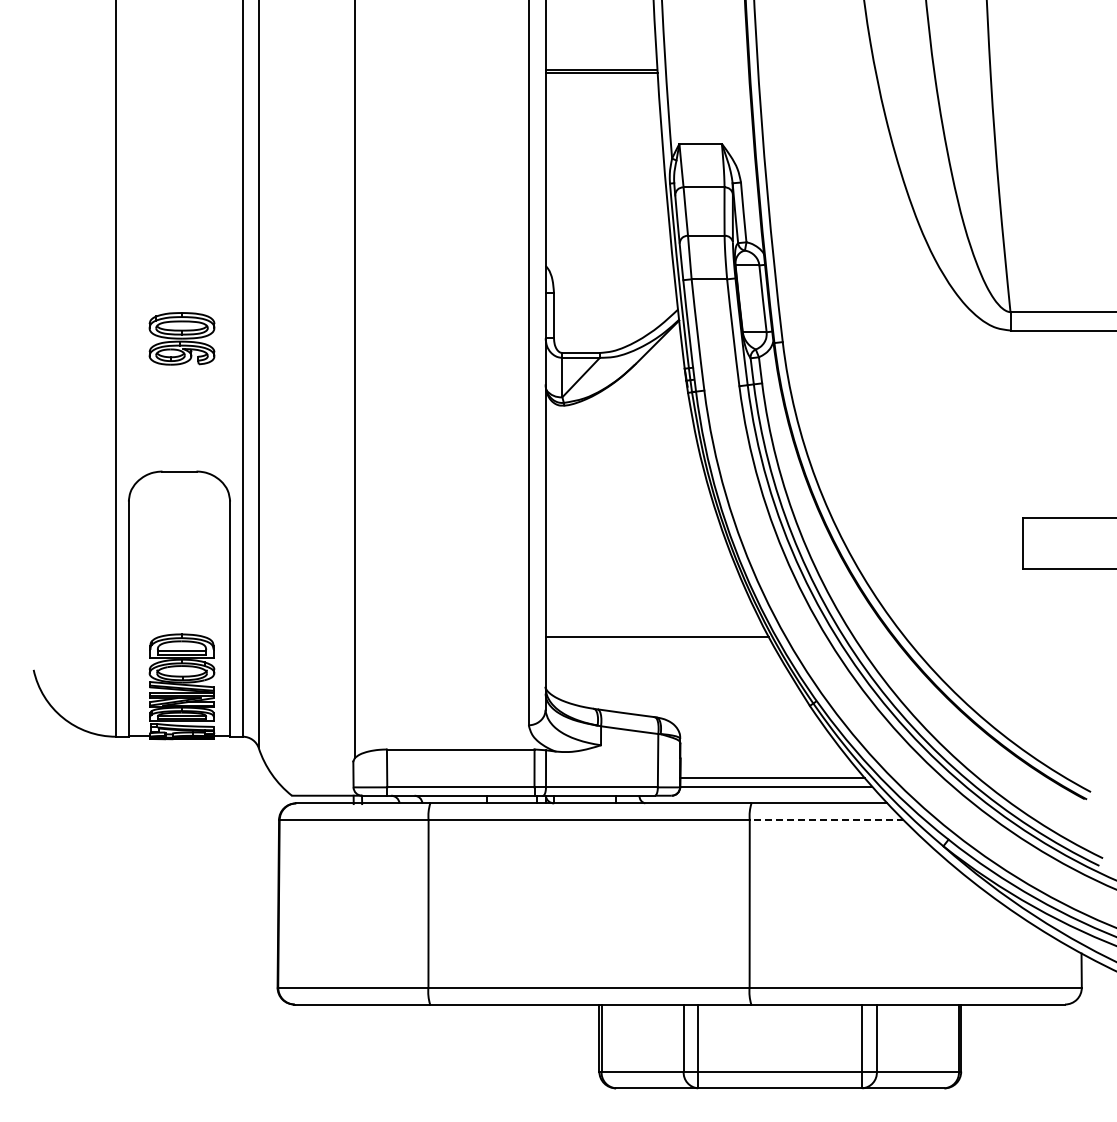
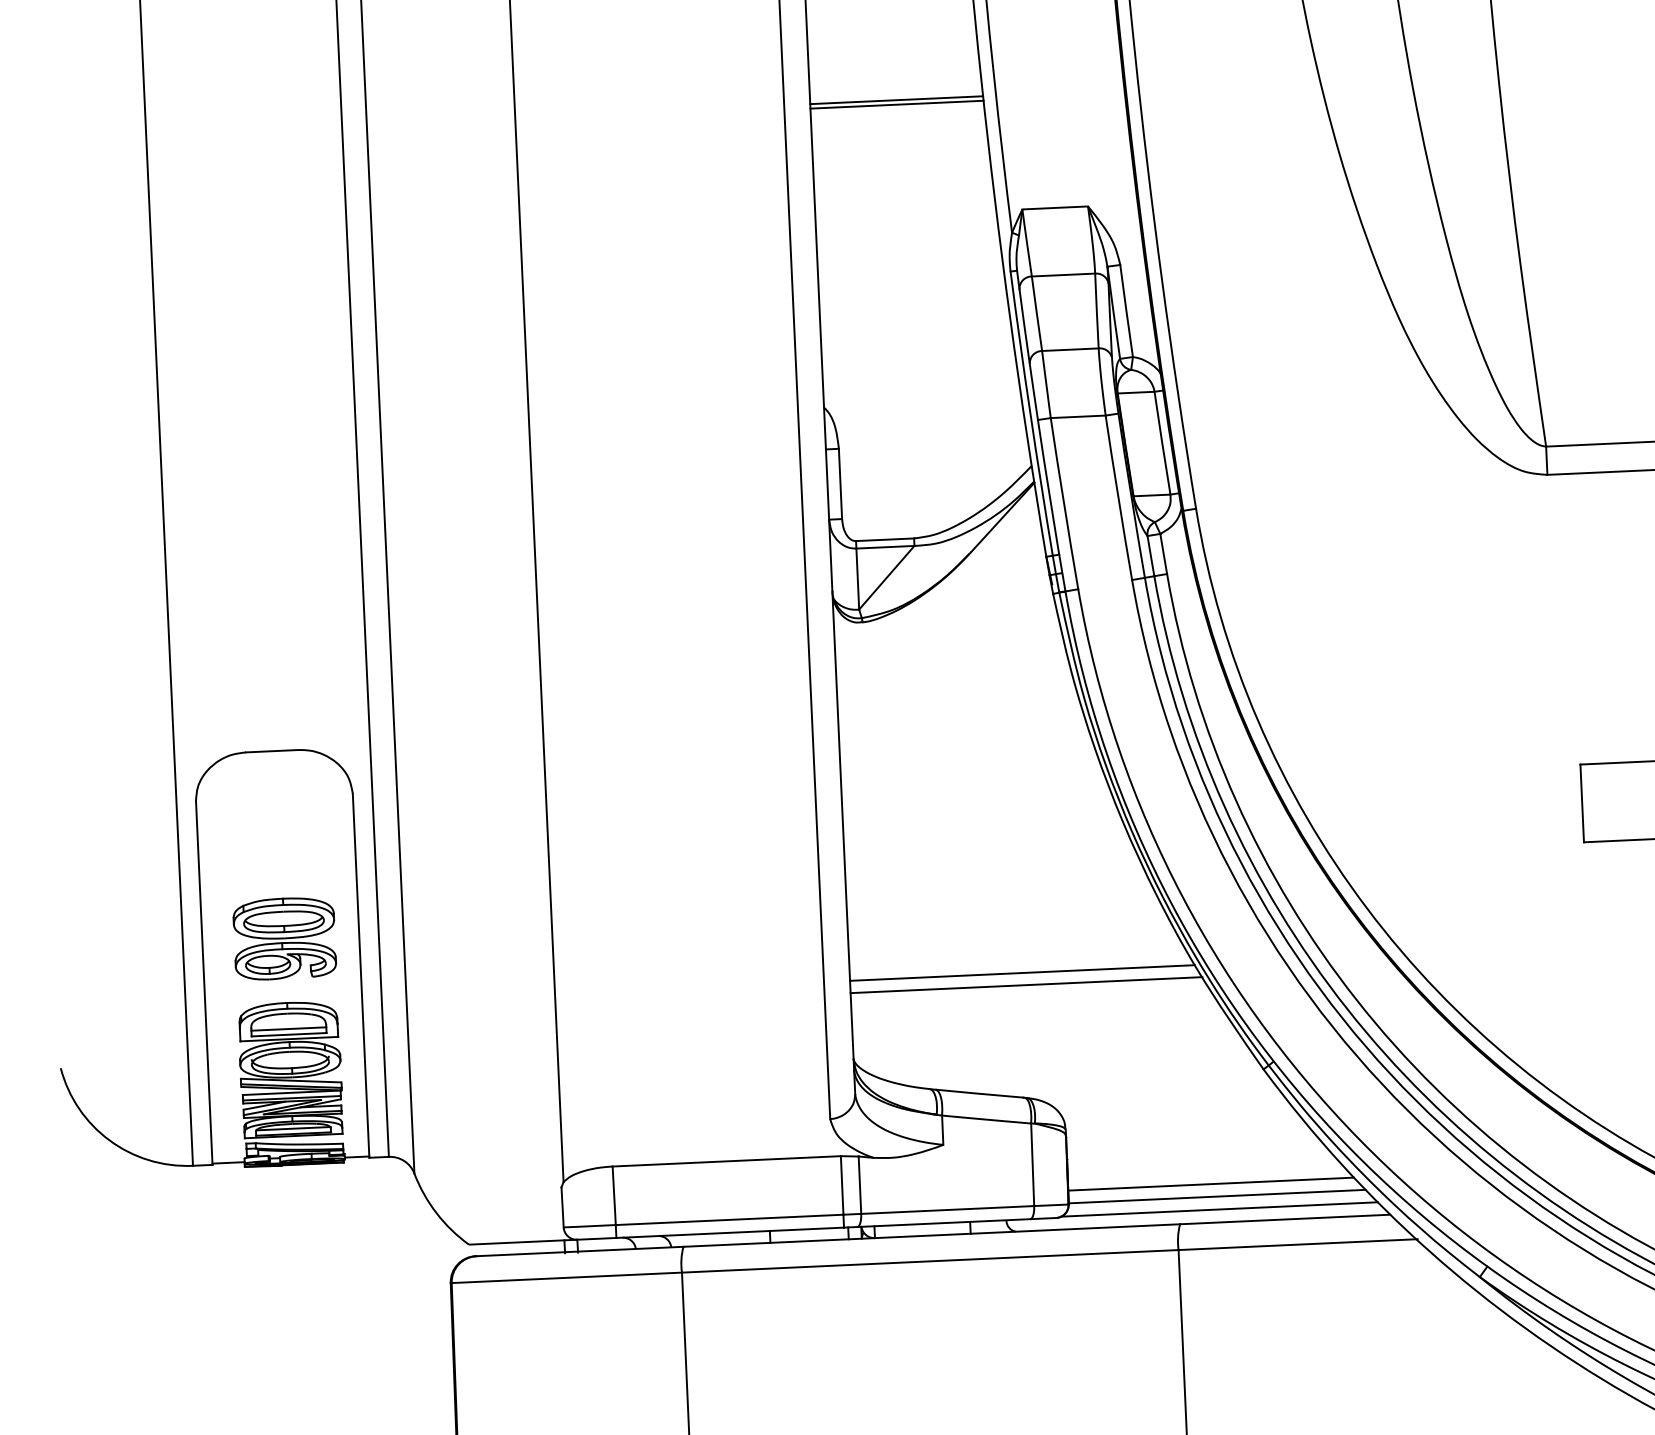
part: (181, 338) -> (283, 938), moved
line: (659, 644) -> (1026, 985), added
line: (777, 795) -> (1219, 1210), added
line: (826, 820) -> (1297, 1245), dashed -> solid

